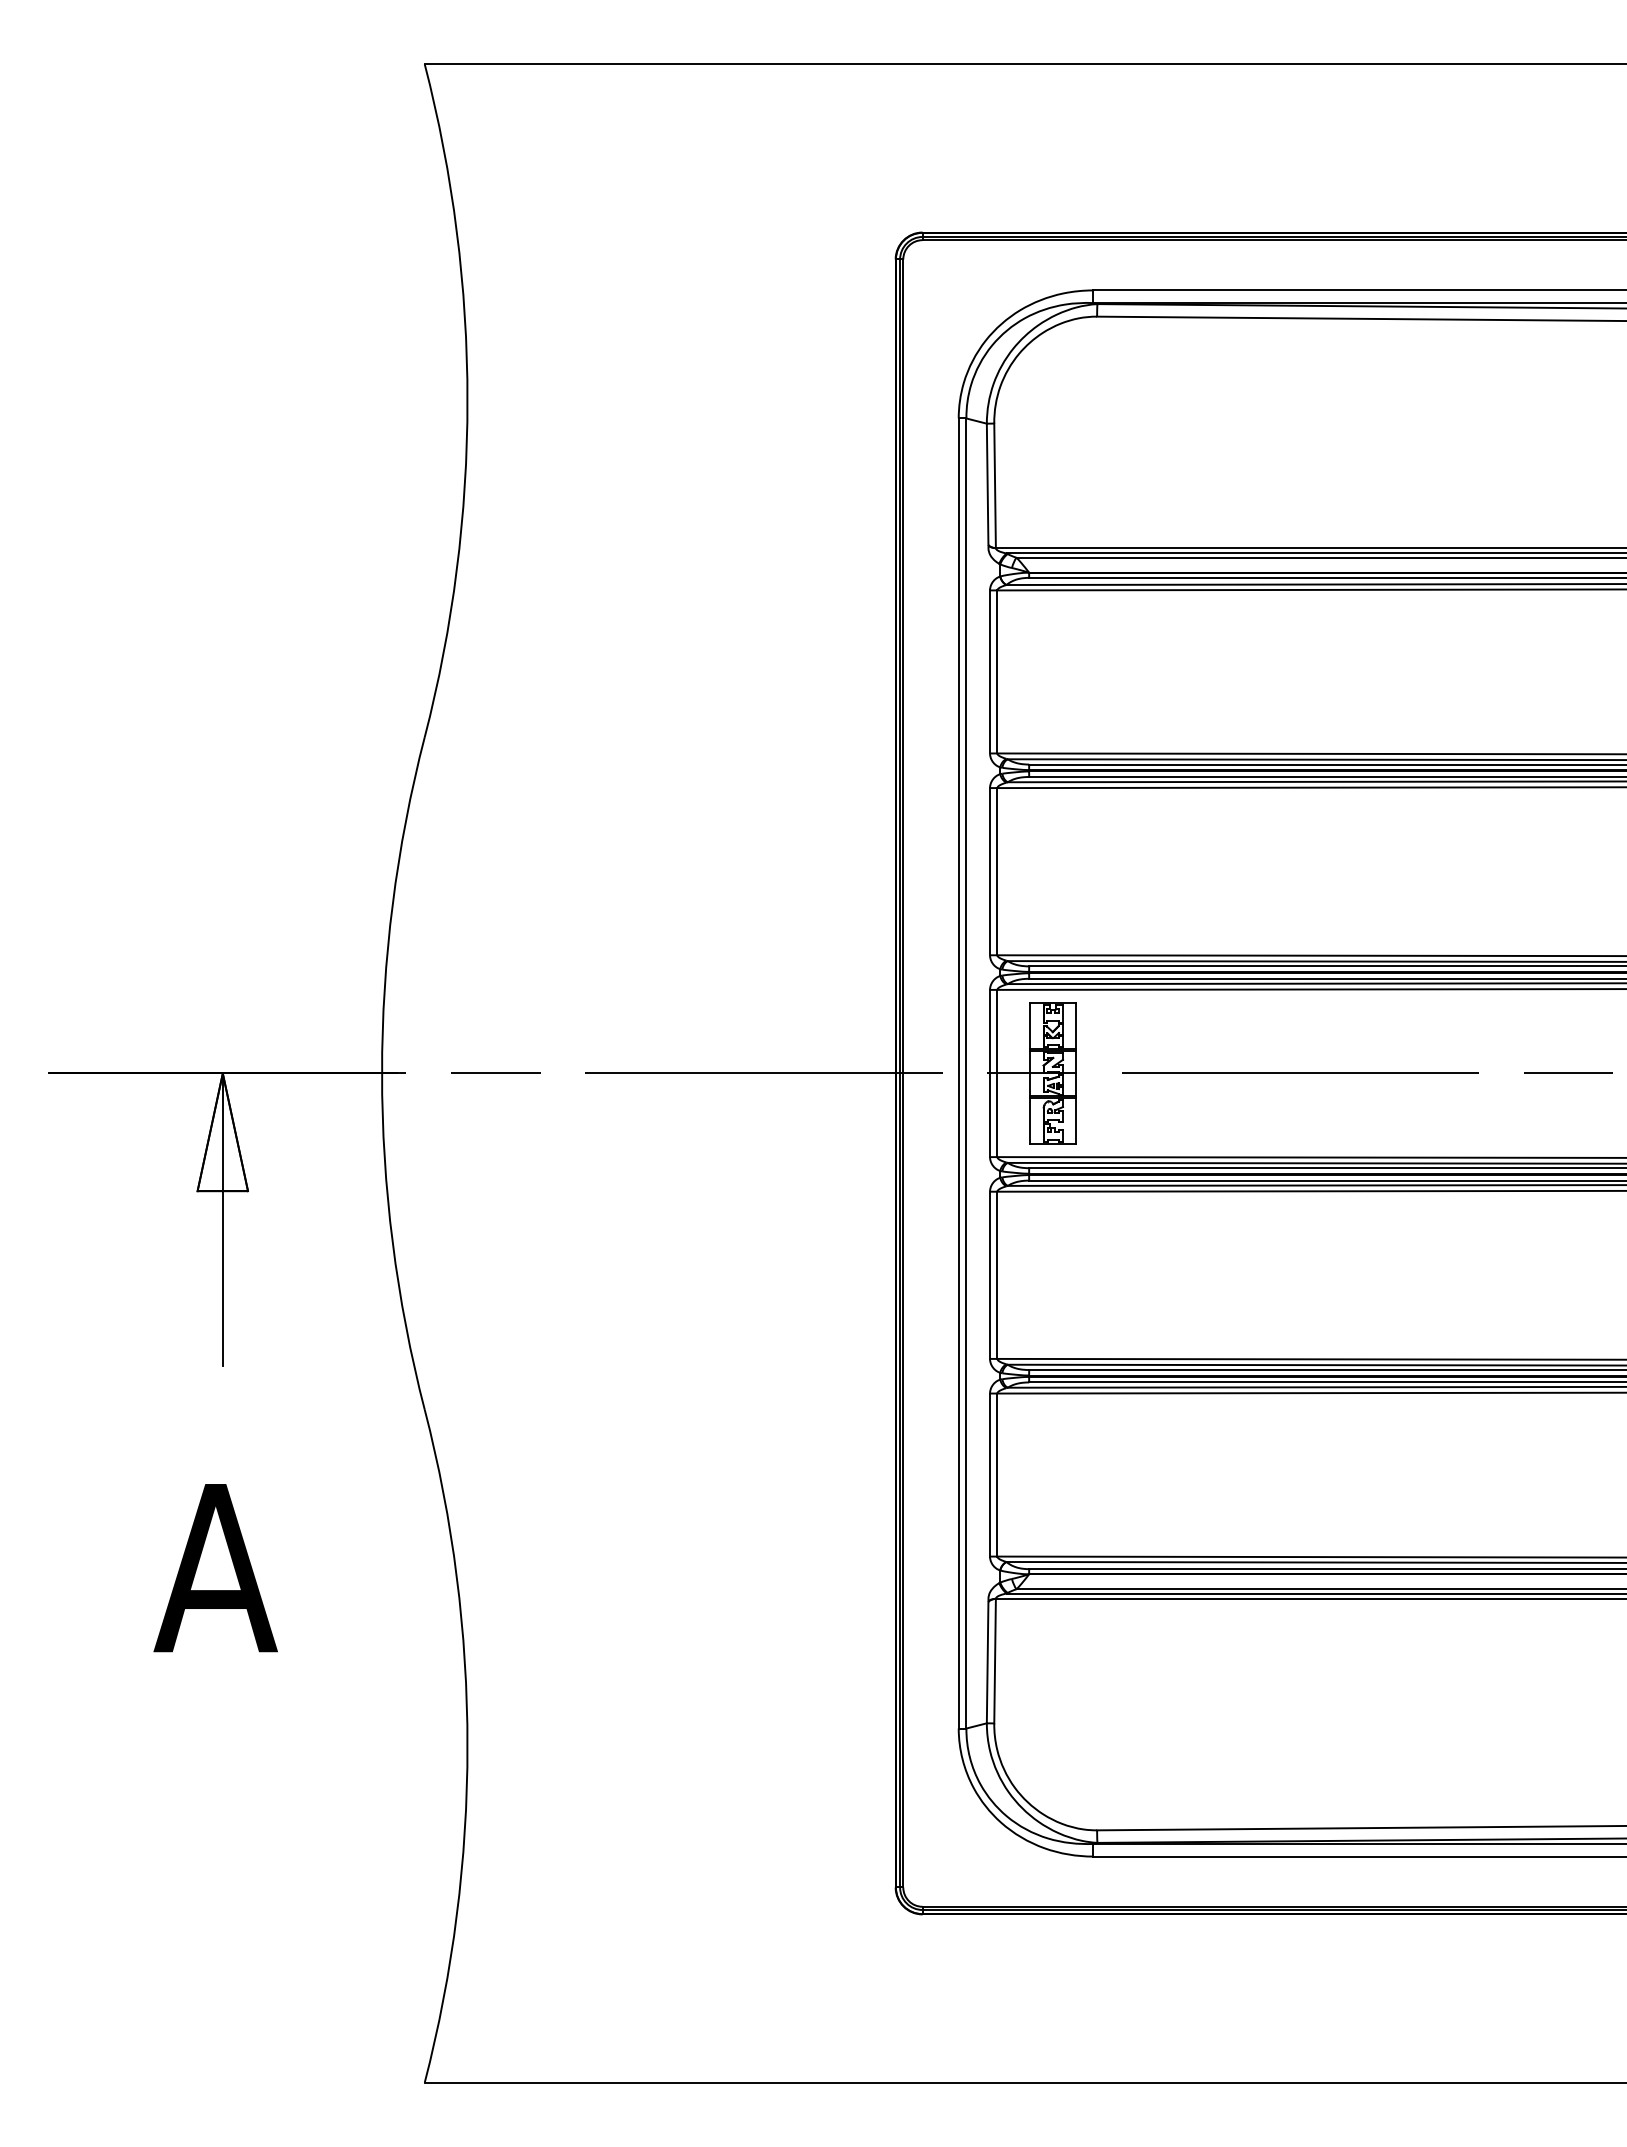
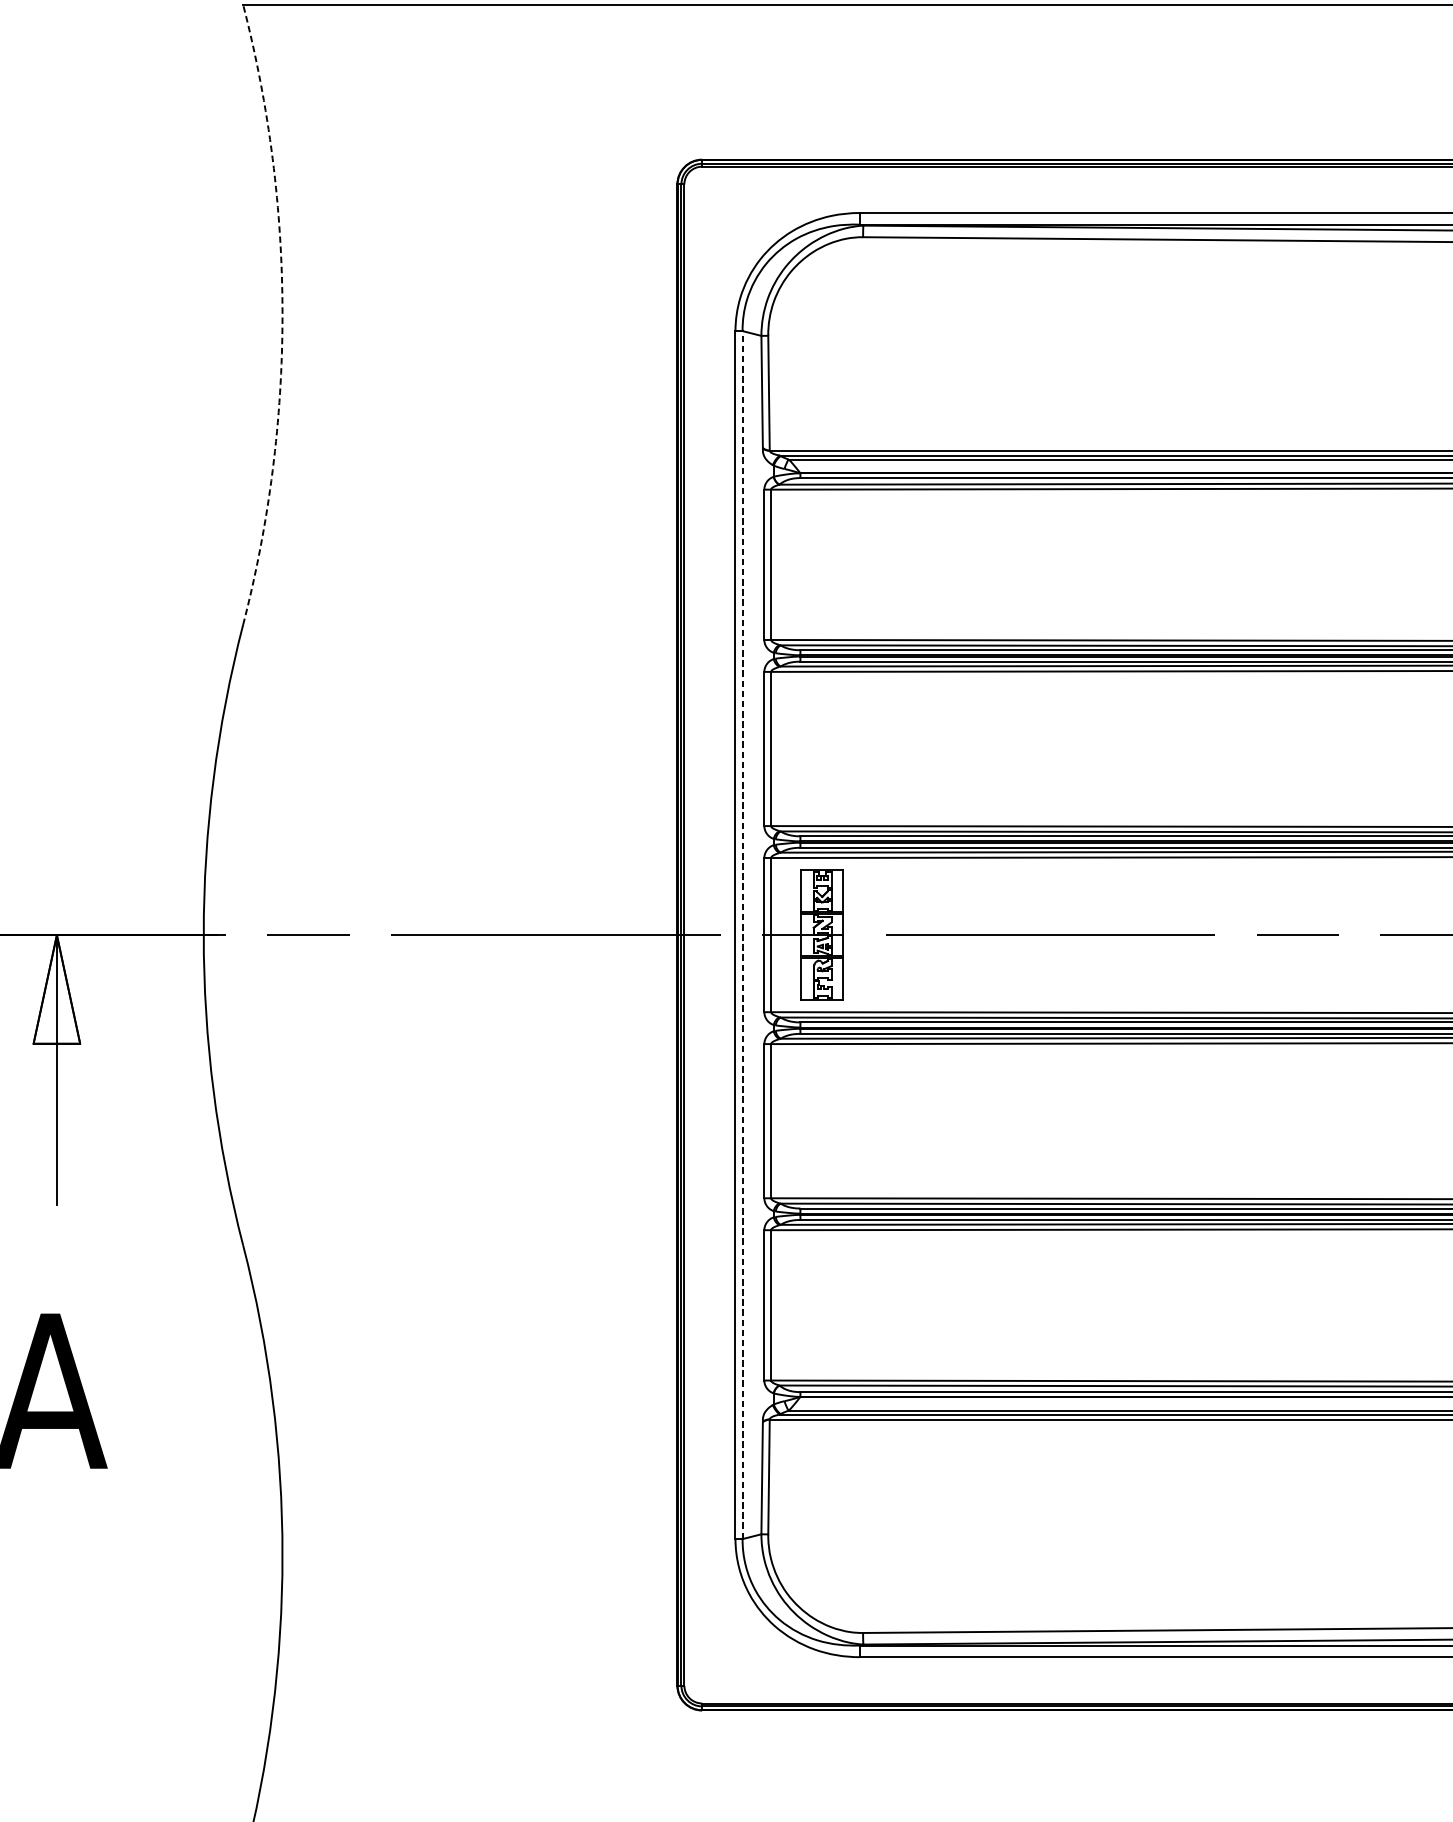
arc: (467, 400) -> (282, 314), solid -> dashed
line: (966, 1073) -> (742, 935), solid -> dashed

